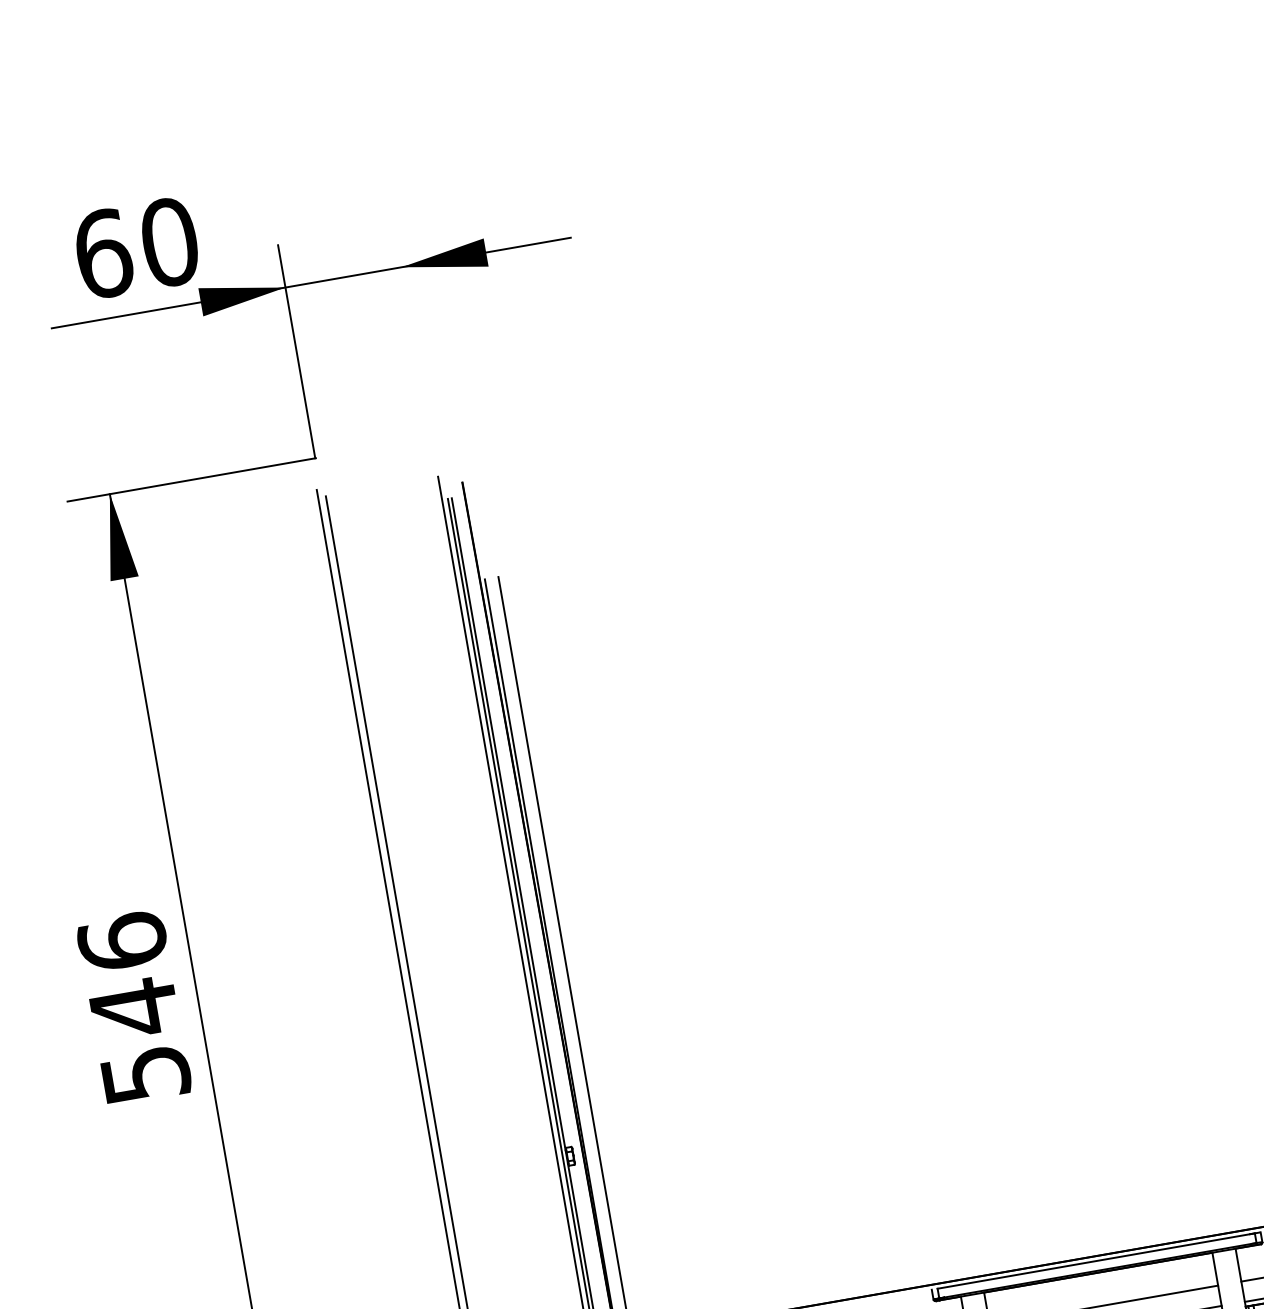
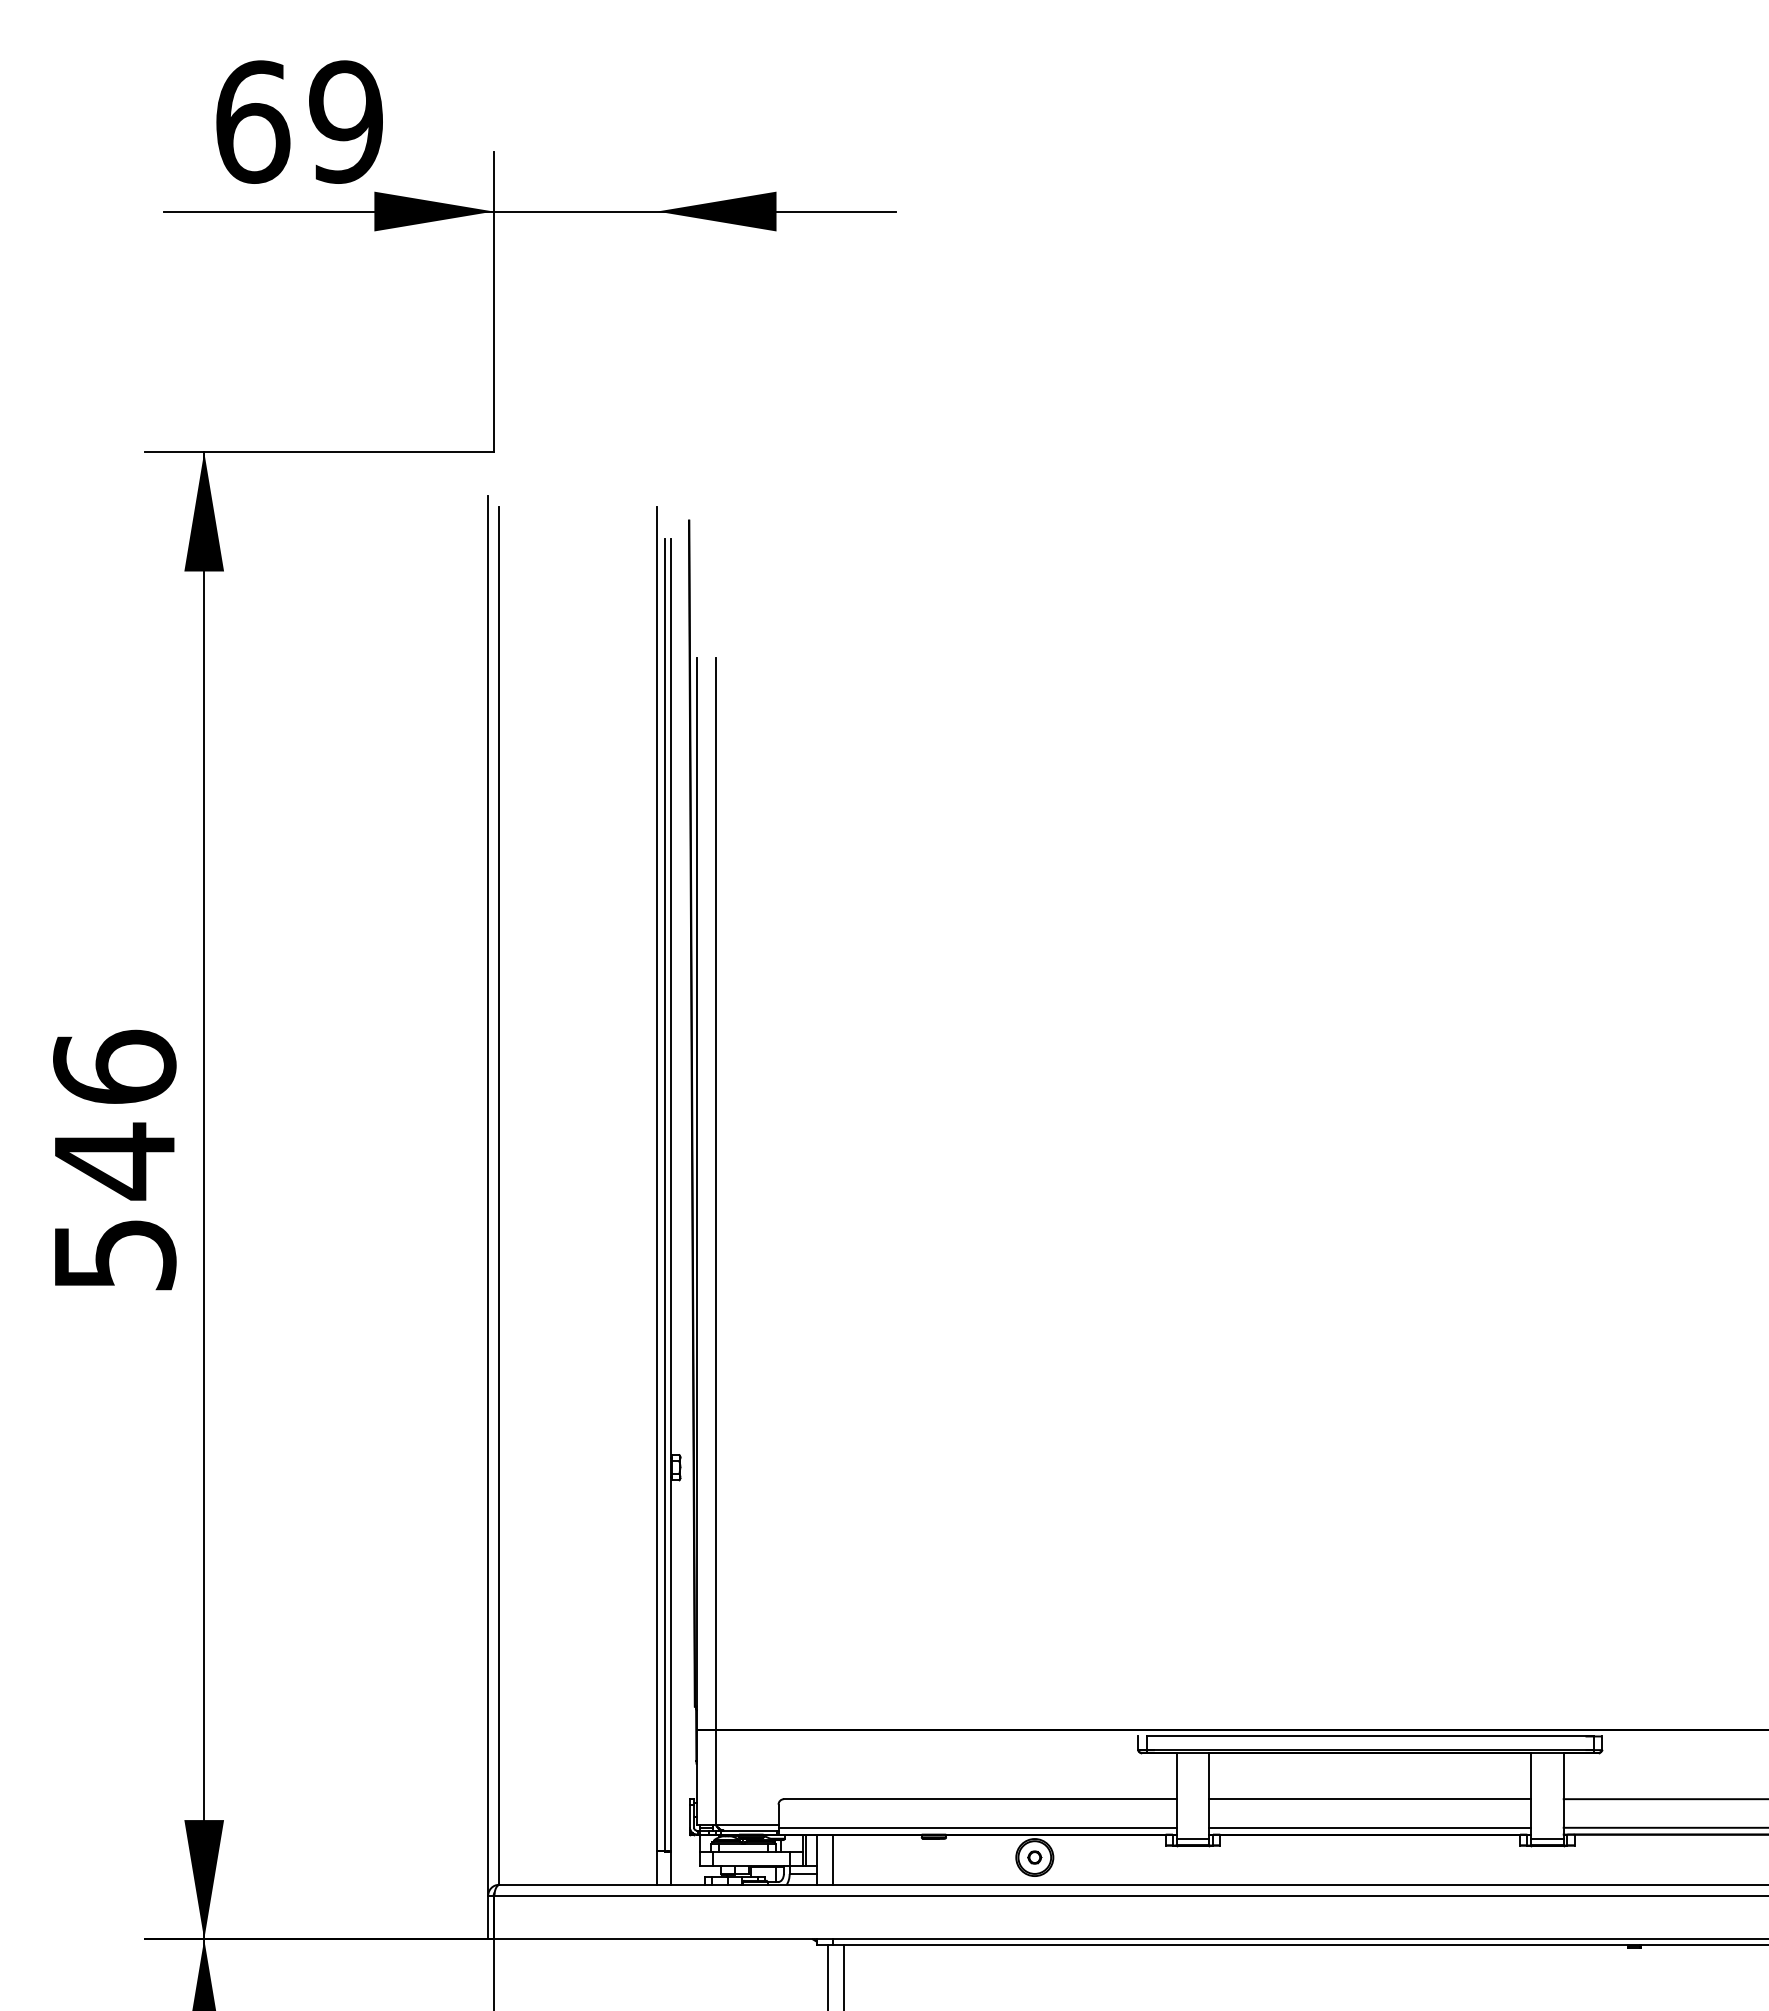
text: (169, 241) -> (346, 121), 60 -> 69

